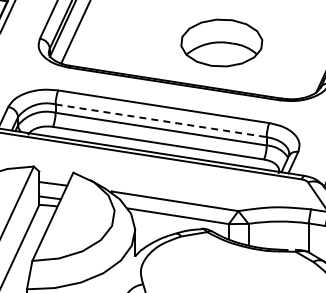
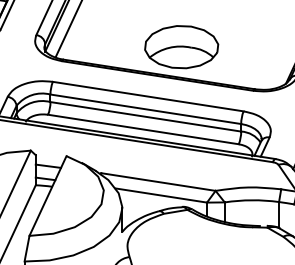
part: (221, 42) -> (181, 46), moved
line: (161, 120) -> (146, 109), dashed -> solid

